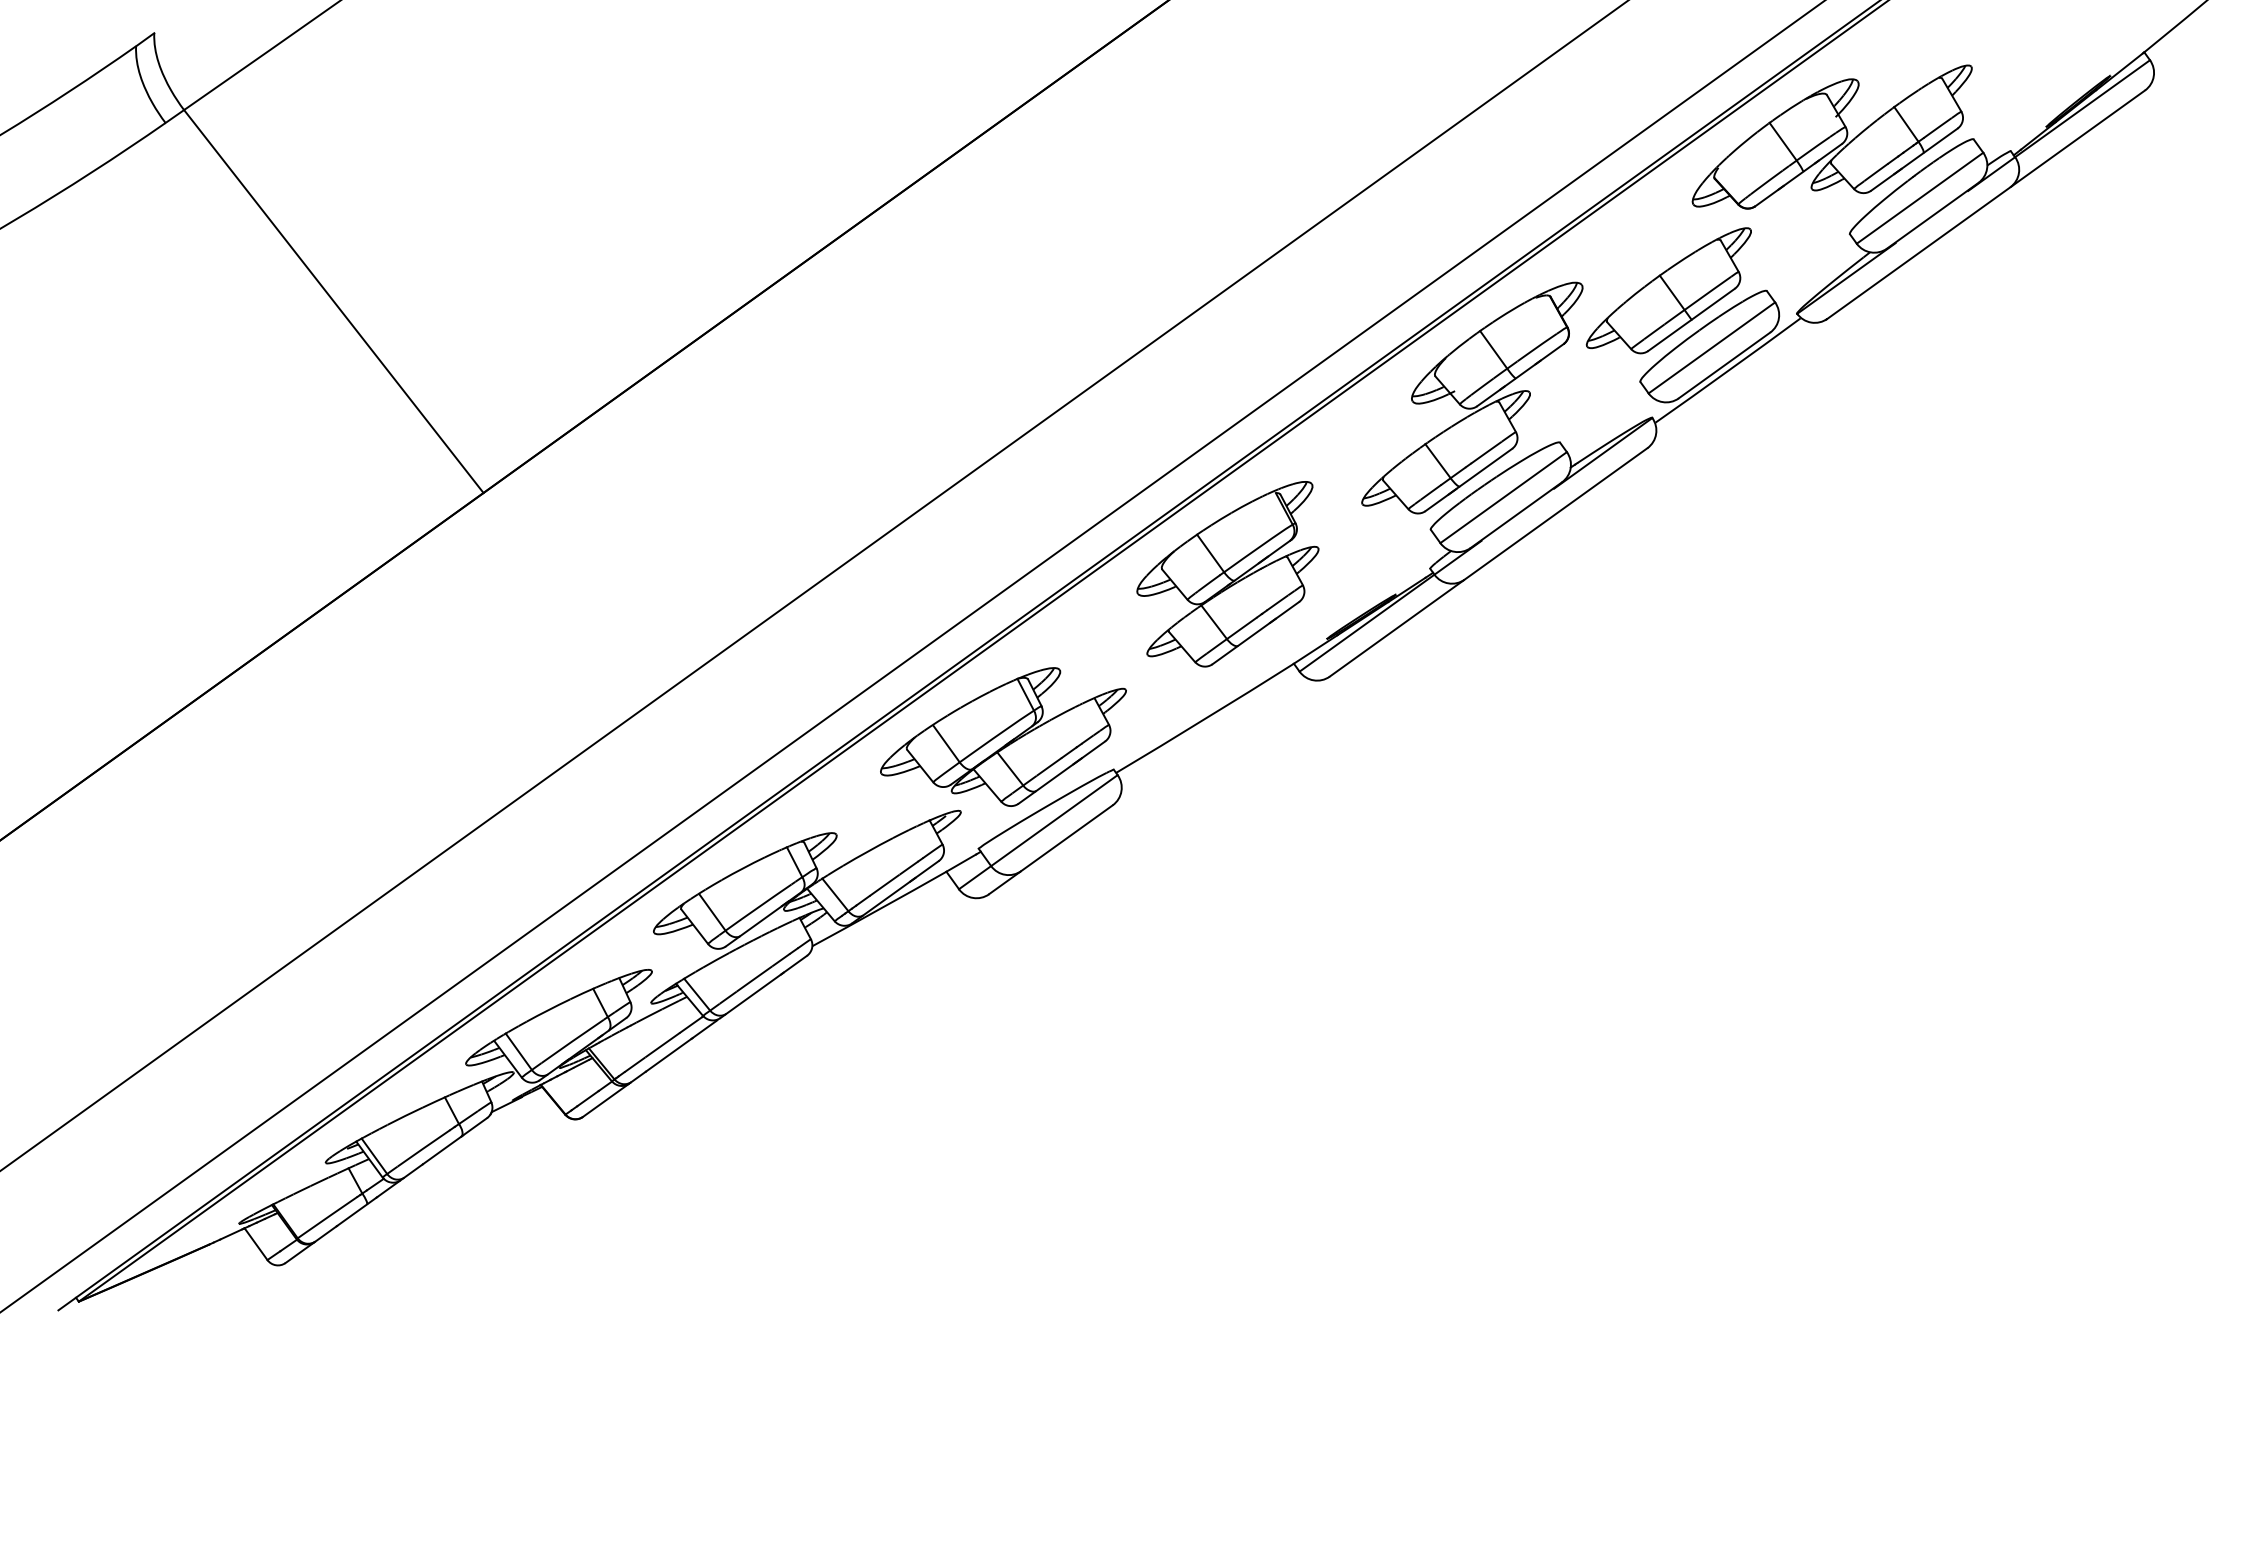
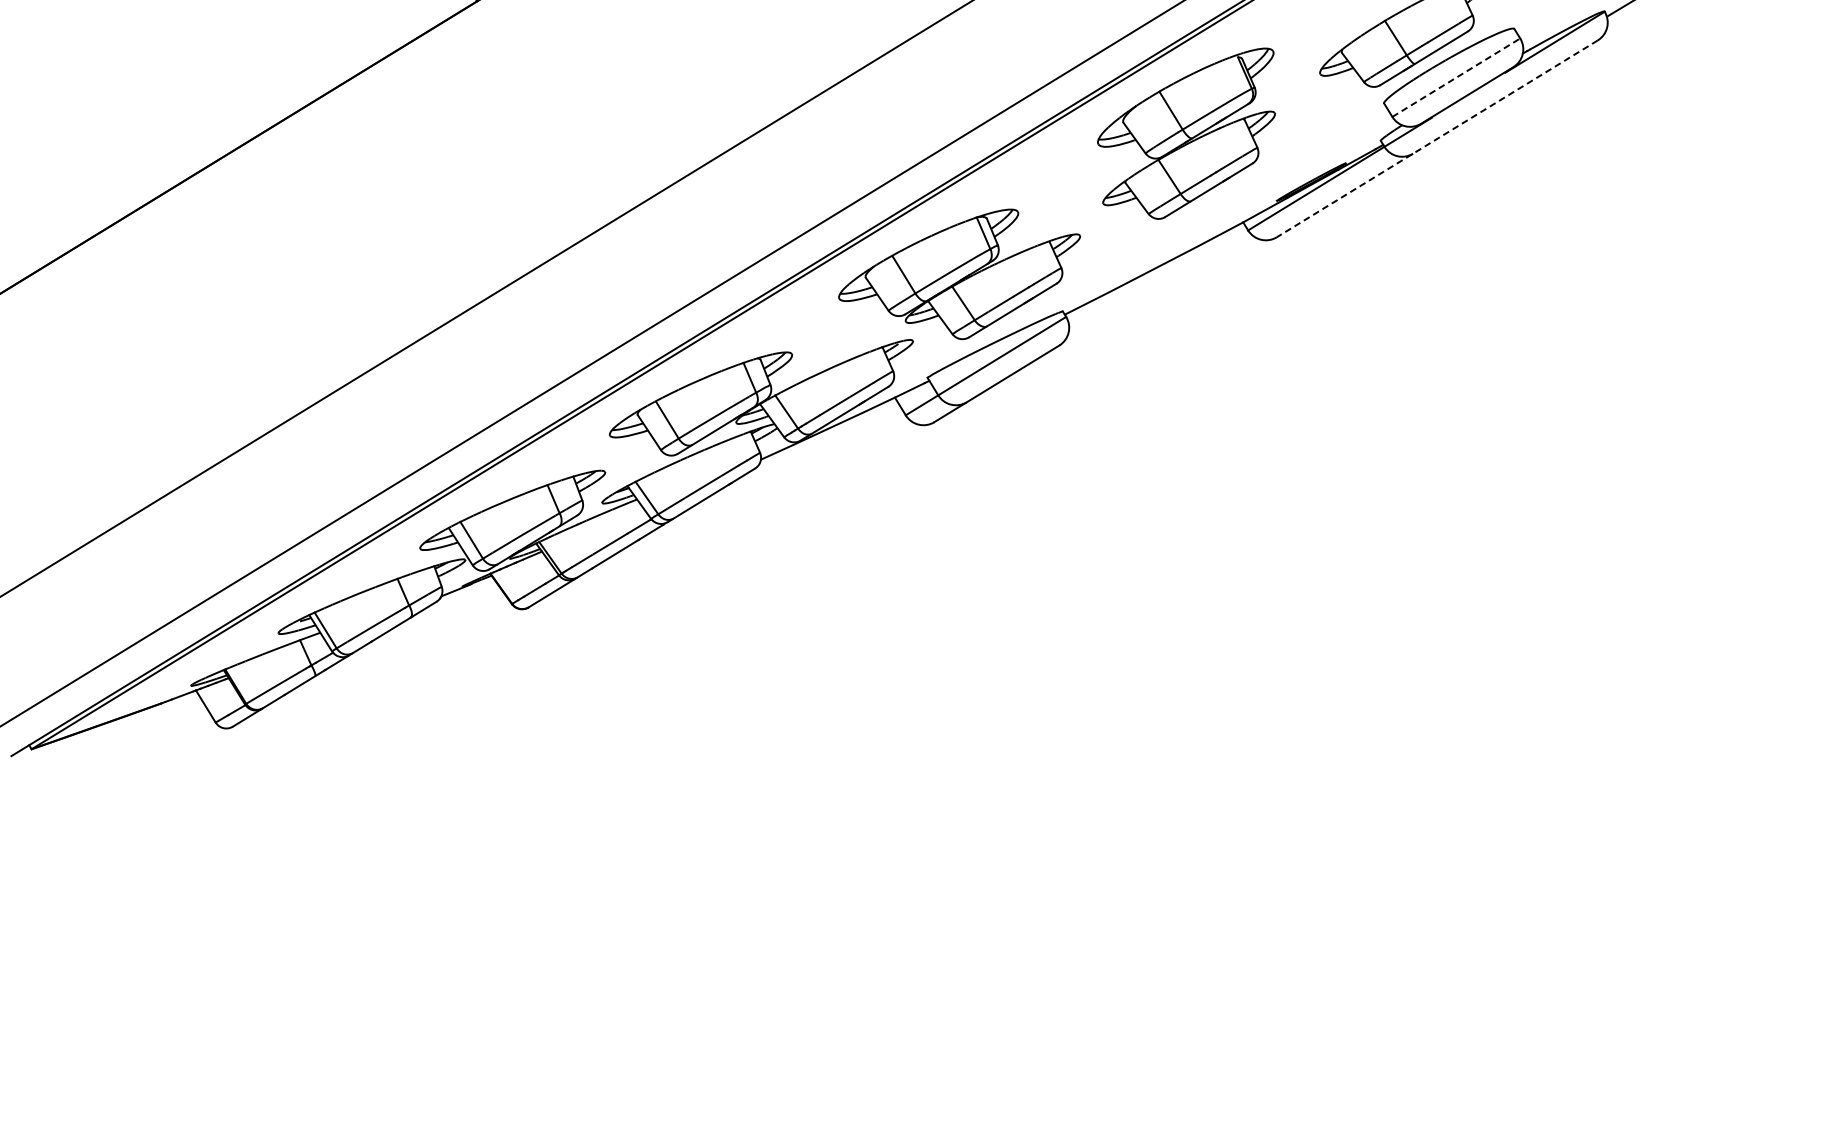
line: (1503, 497) -> (1456, 77), solid -> dashed
line: (1488, 562) -> (1437, 138), solid -> dashed

